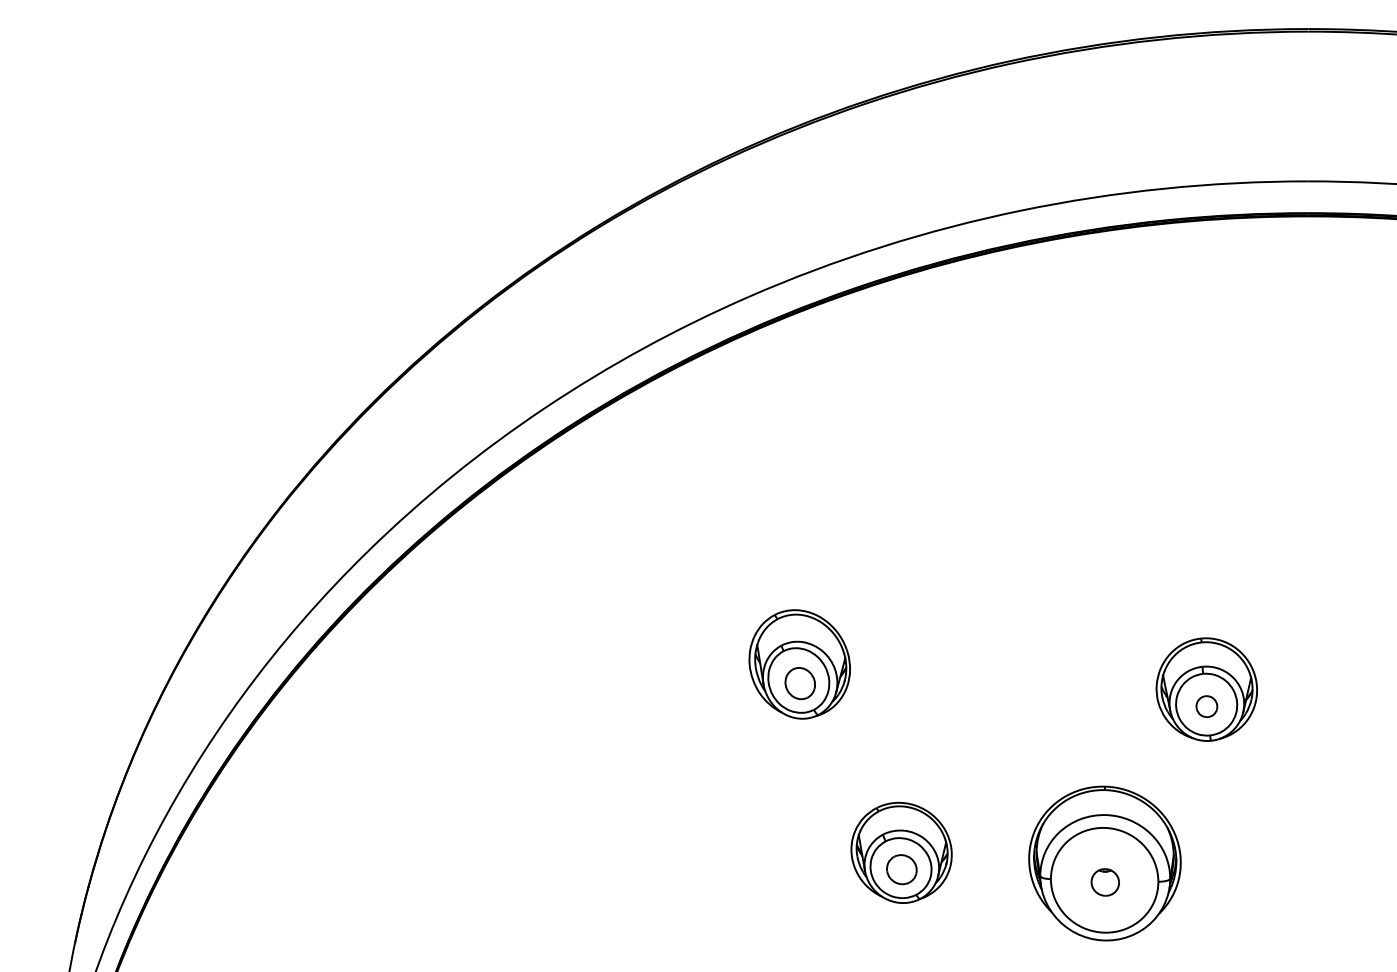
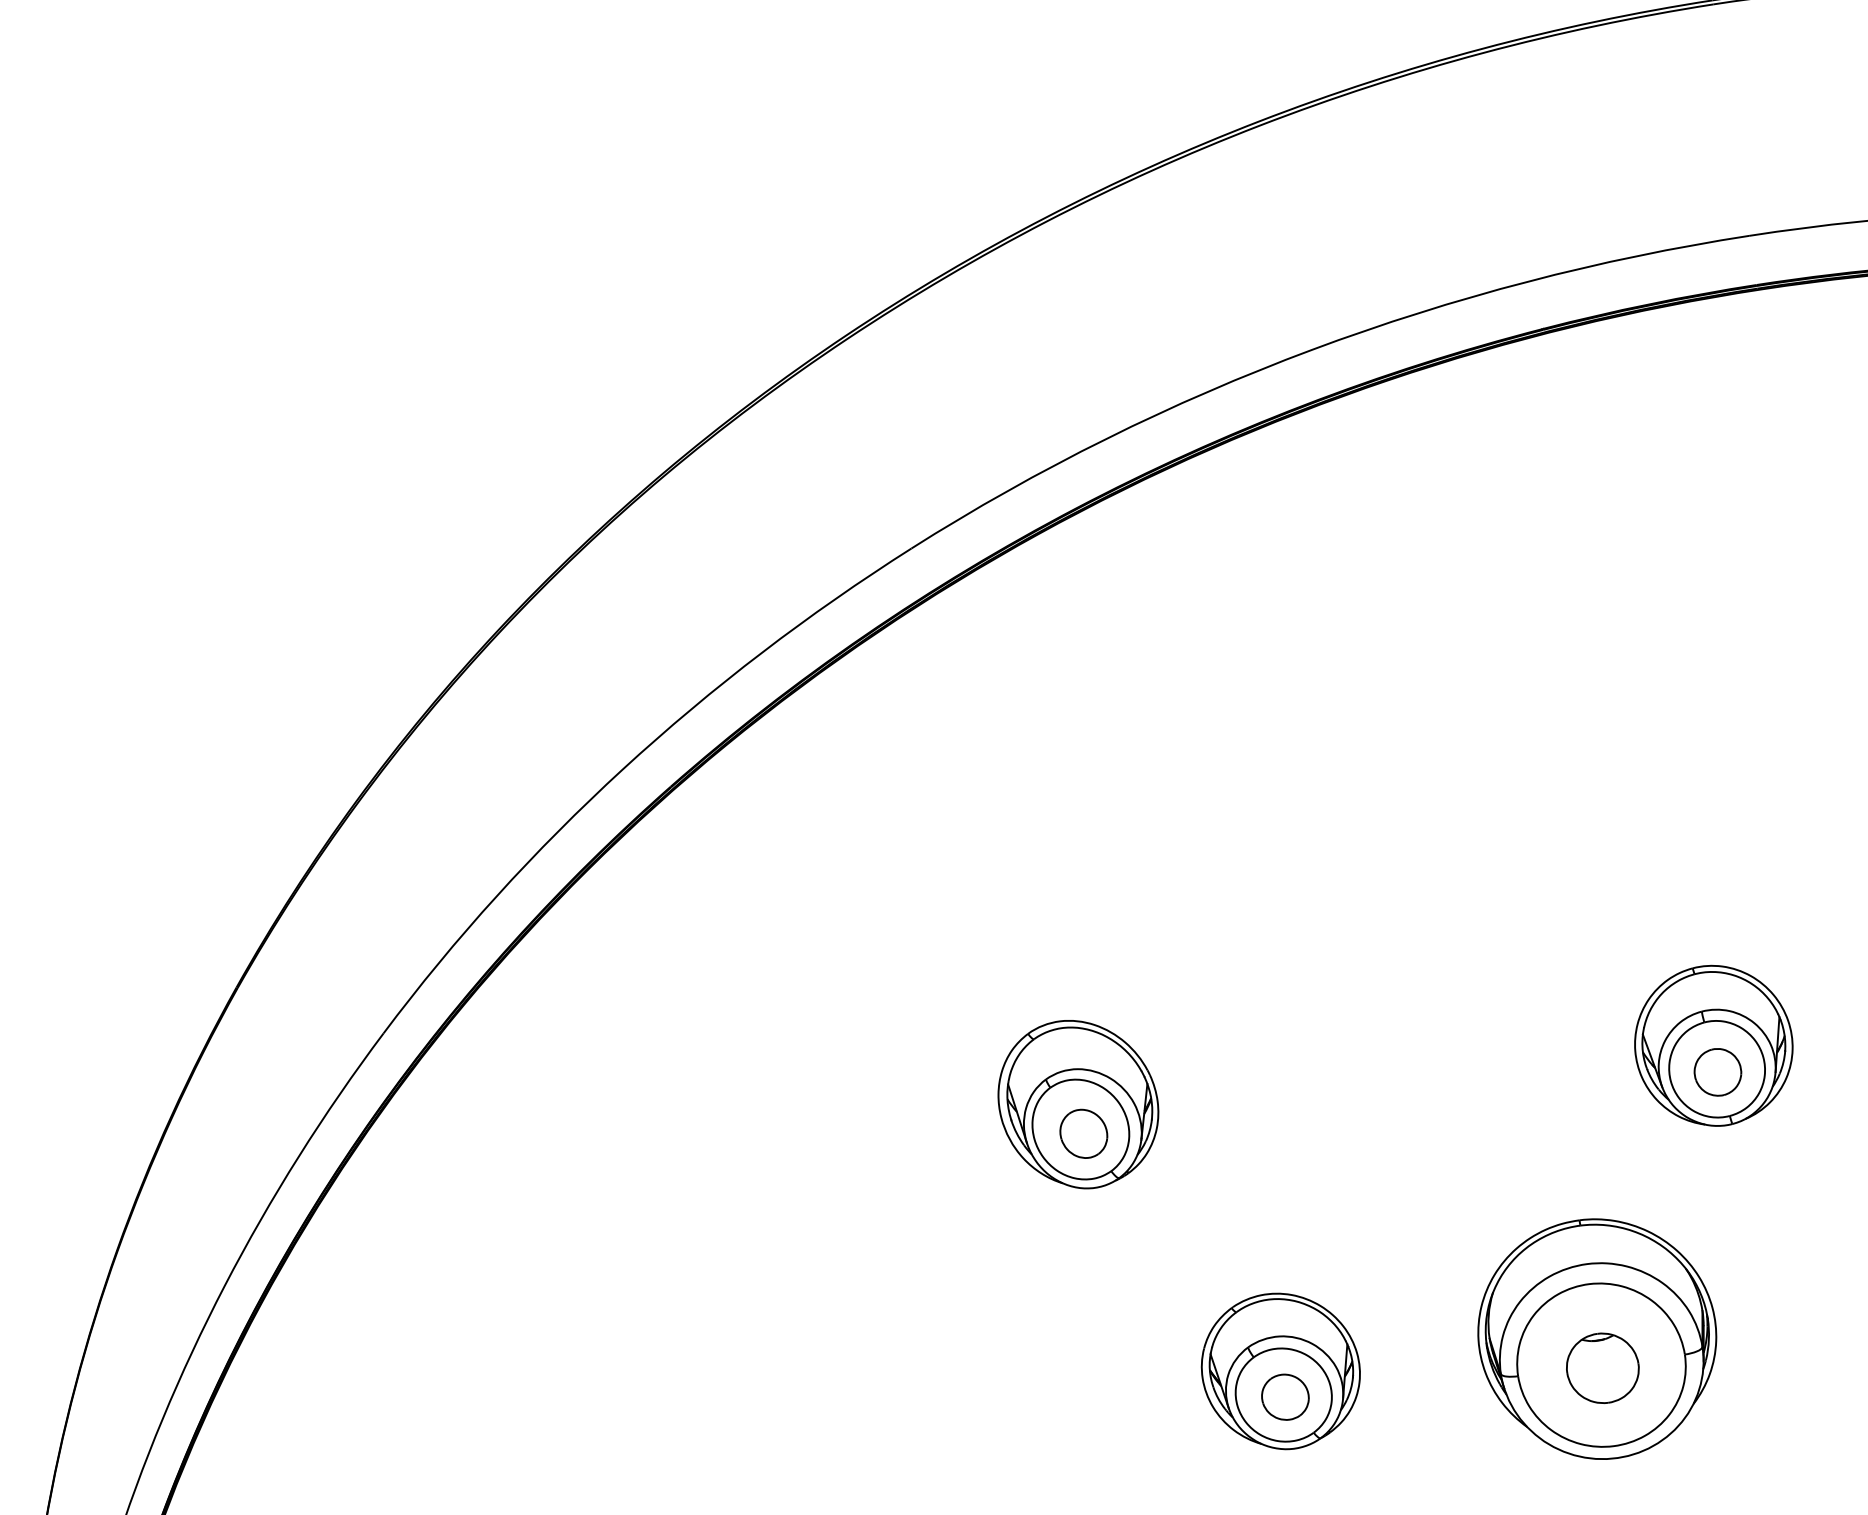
part: (1206, 706) -> (1717, 1072), size x1.43
part: (1105, 882) -> (1603, 1368), size x1.67

